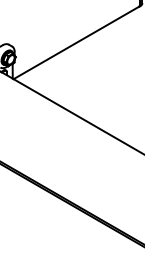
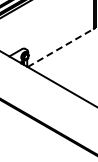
line: (77, 42) -> (61, 47), solid -> dashed

